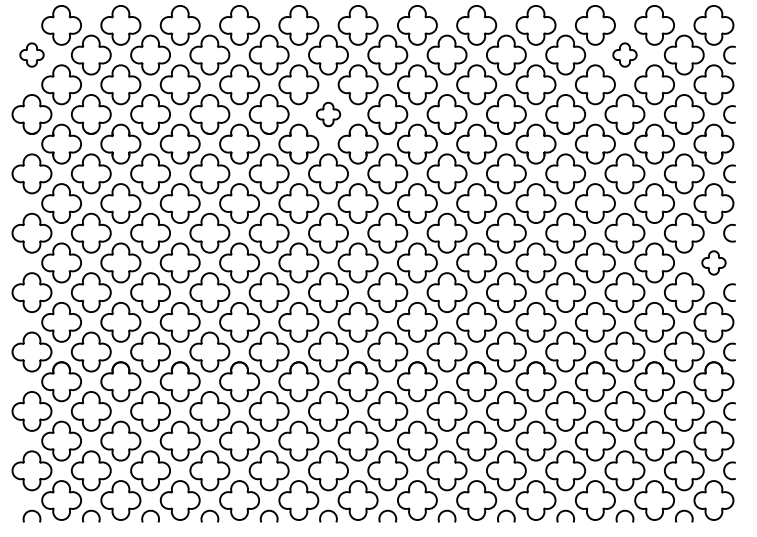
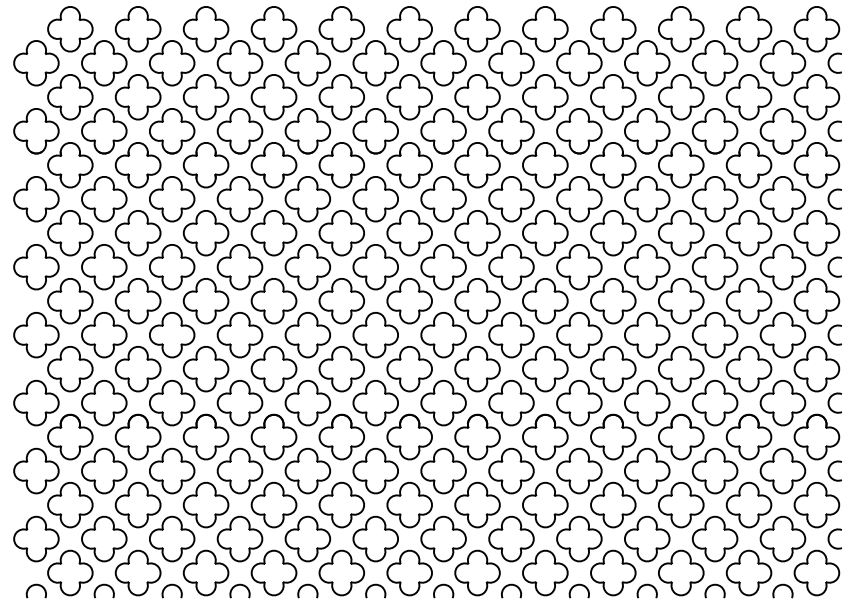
part: (31, 54) -> (35, 62), size x1.67
part: (624, 54) -> (714, 62), size x1.67
part: (328, 114) -> (375, 131), size x1.67
part: (713, 262) -> (816, 300), size x1.67

